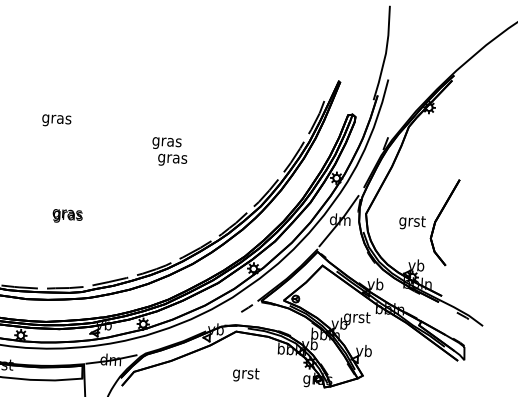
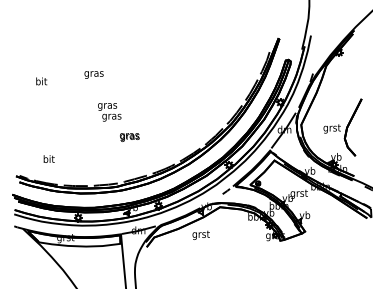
text: (169, 152) -> (109, 112), moved
text: (67, 216) -> (129, 137), moved
text: (245, 373) -> (200, 234), moved

